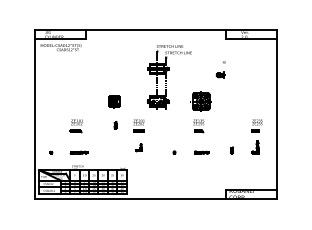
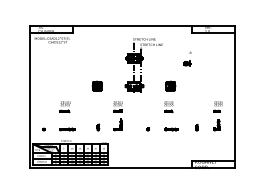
part: (200, 101) -> (170, 86), size x0.62
part: (115, 125) -> (98, 127), moved
part: (138, 147) -> (117, 125), size x1.67

